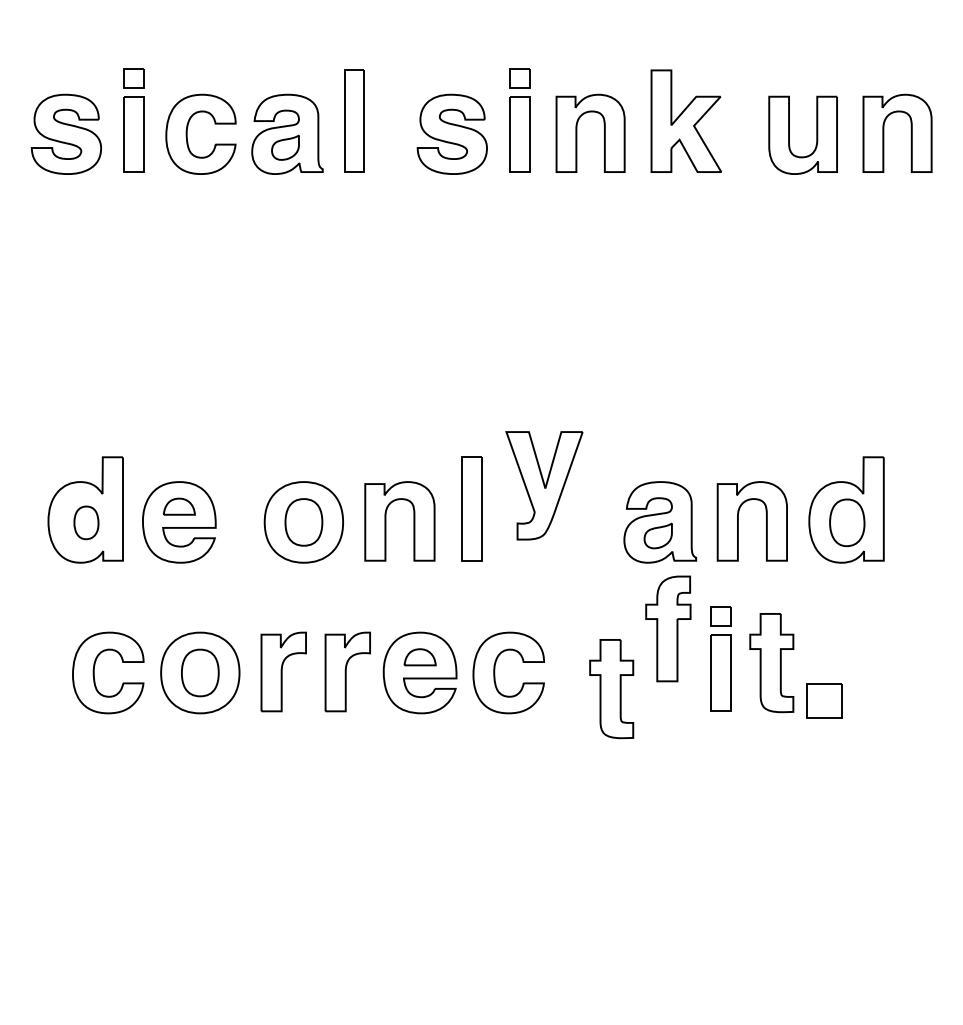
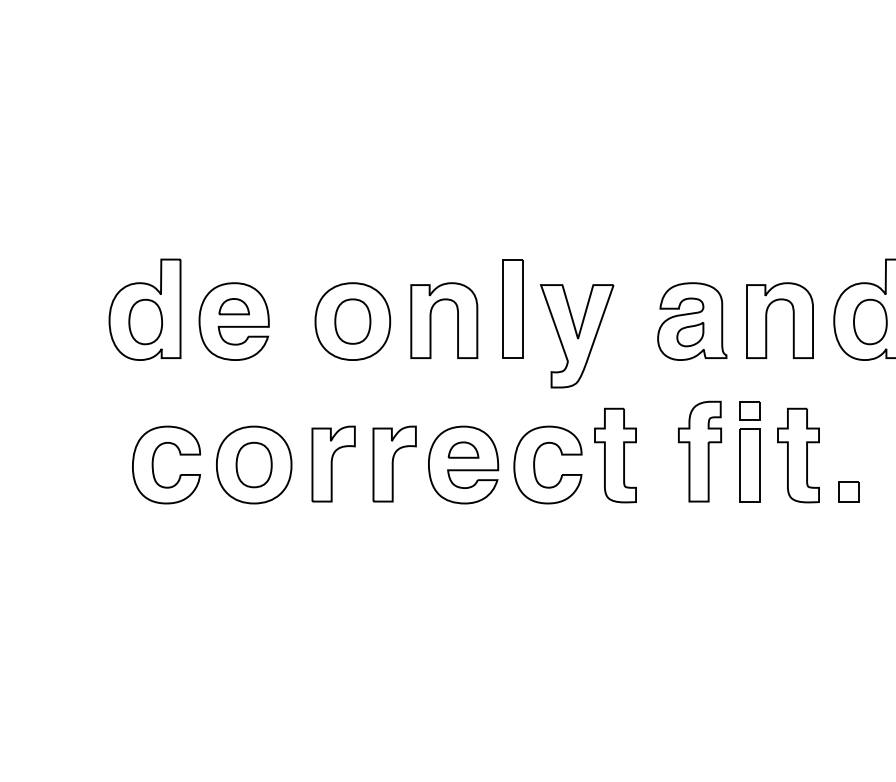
part: (544, 485) -> (577, 335), moved
part: (86, 522) -> (145, 321), size x1.43
part: (668, 628) -> (700, 451), moved
part: (611, 689) -> (615, 456), moved
part: (824, 700) -> (848, 491), size x0.62

